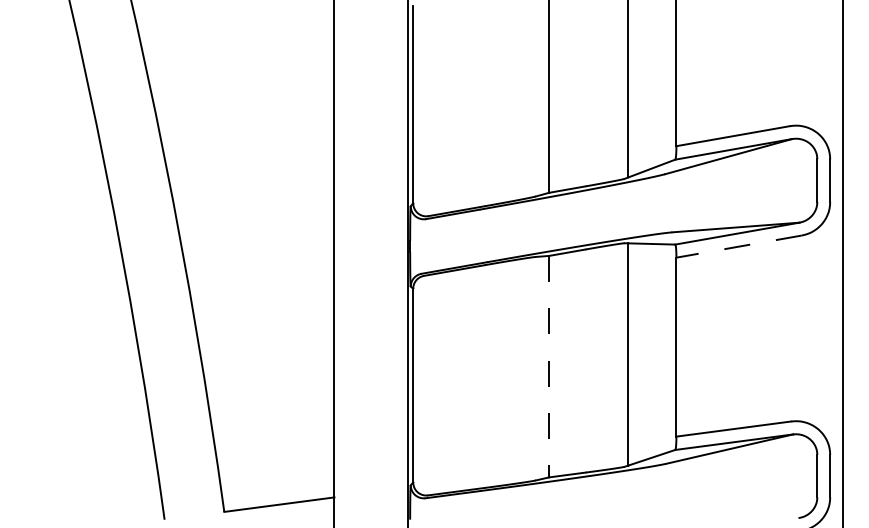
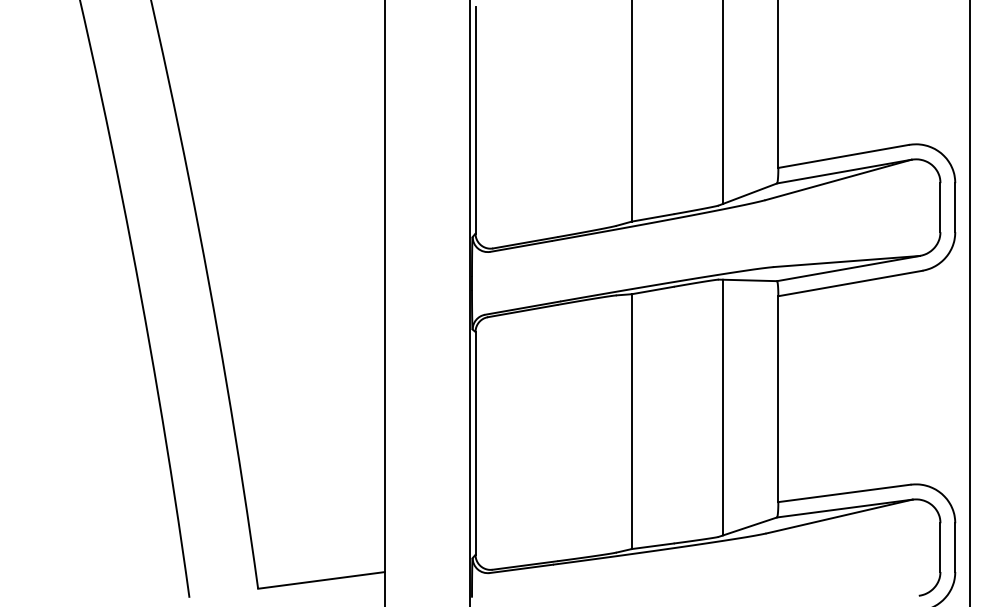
line: (738, 246) -> (849, 283), dashed -> solid
line: (548, 367) -> (631, 422), dashed -> solid

